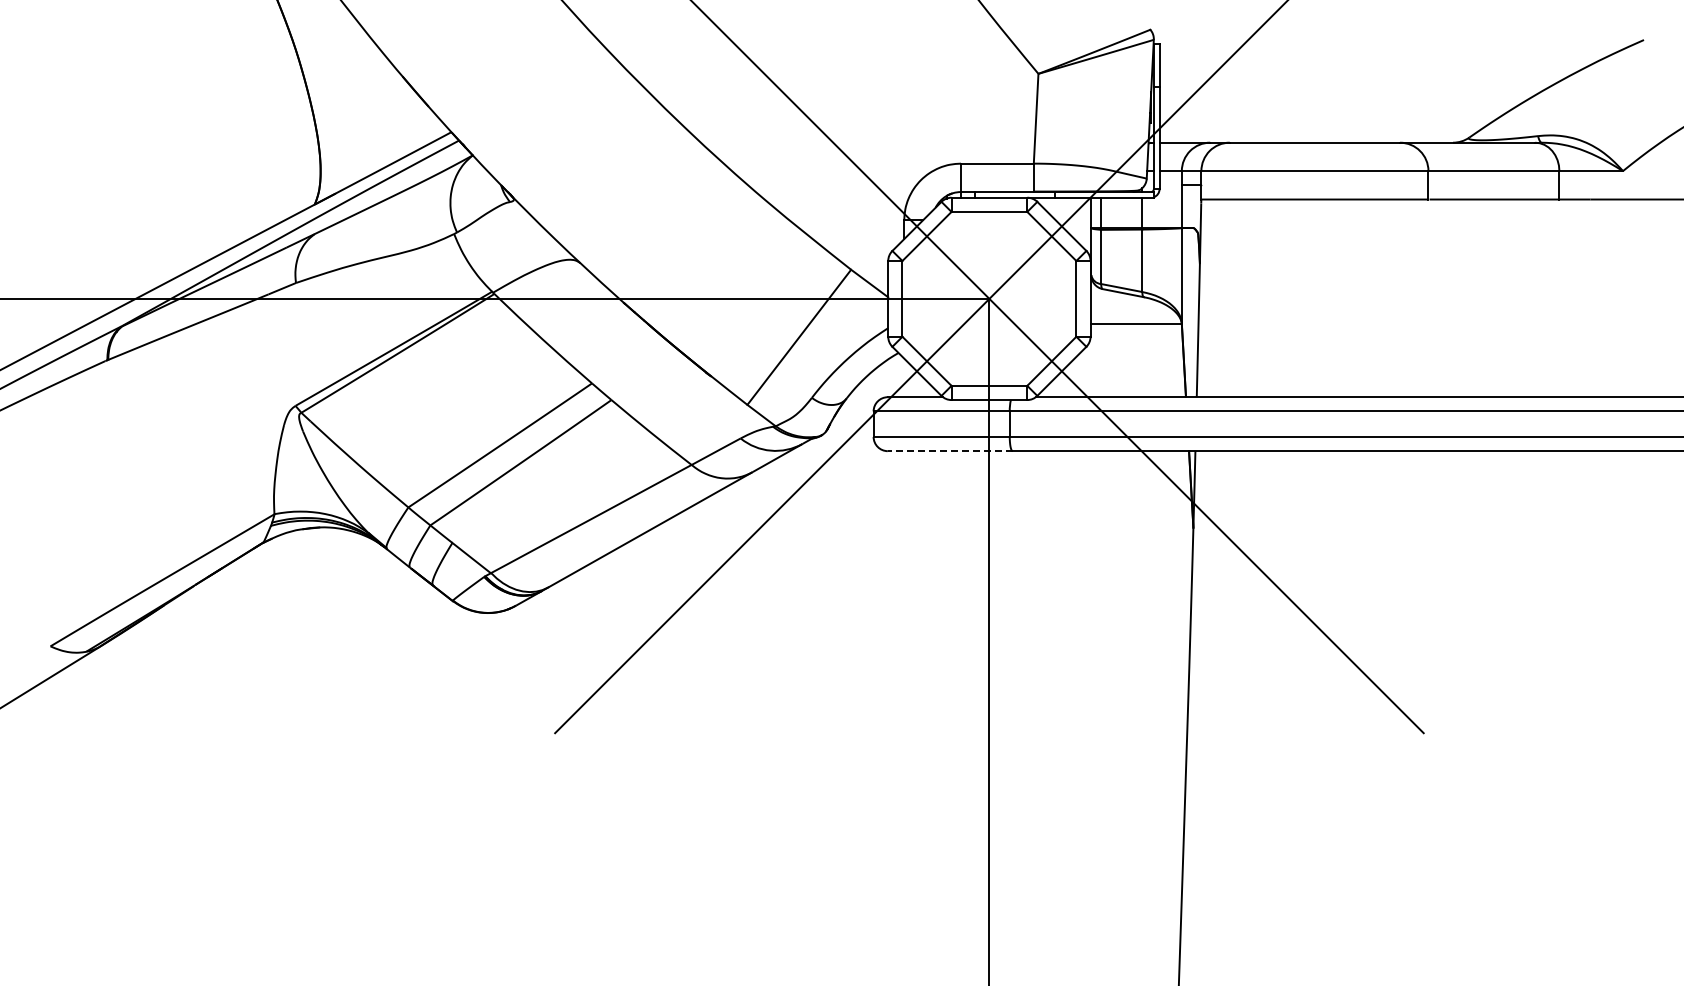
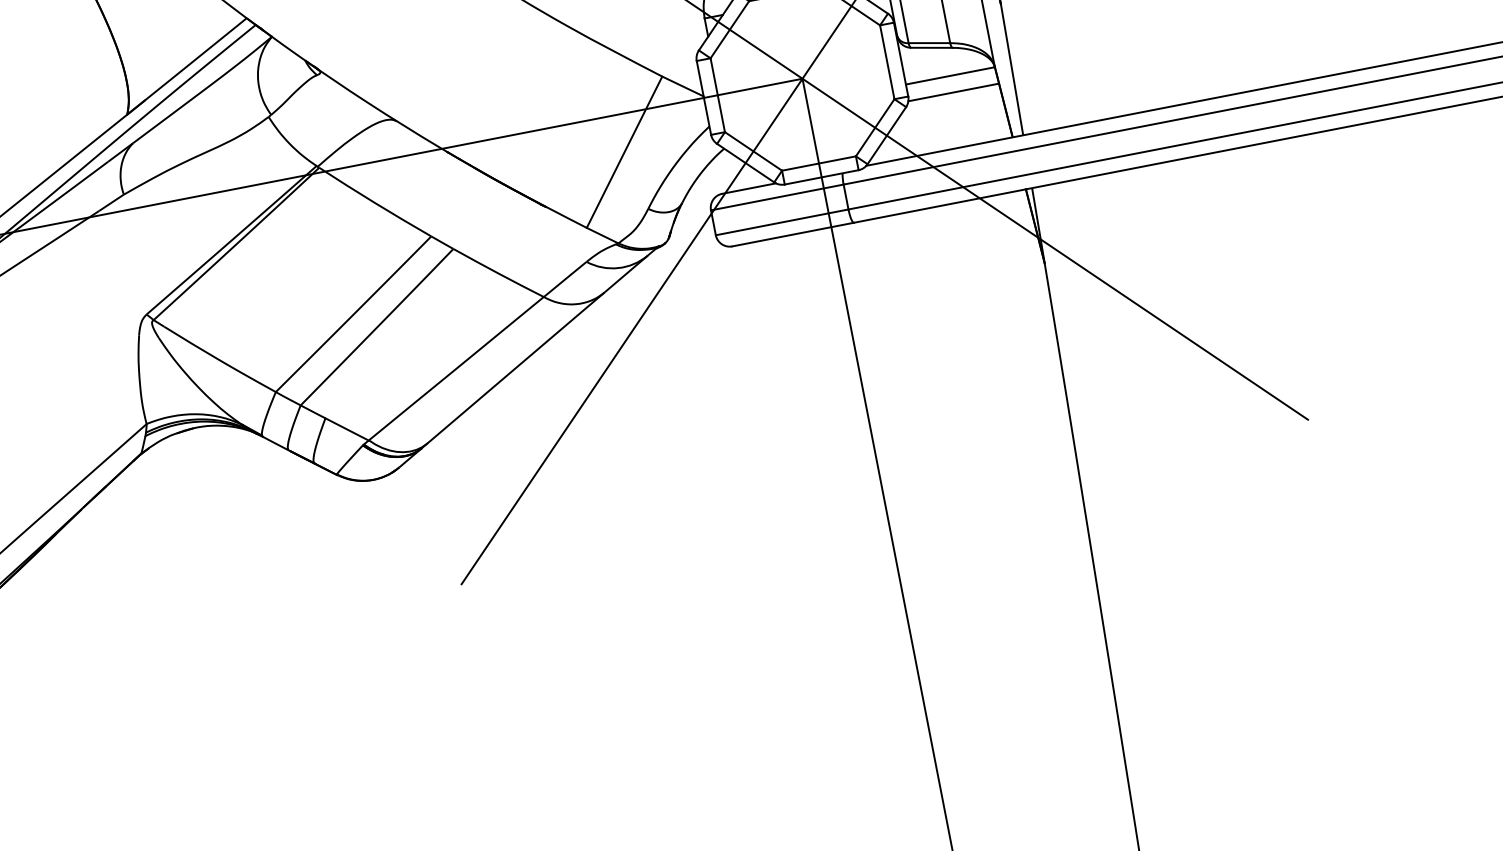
line: (1135, 341) -> (952, 92), added
line: (949, 451) -> (792, 235), dashed -> solid

